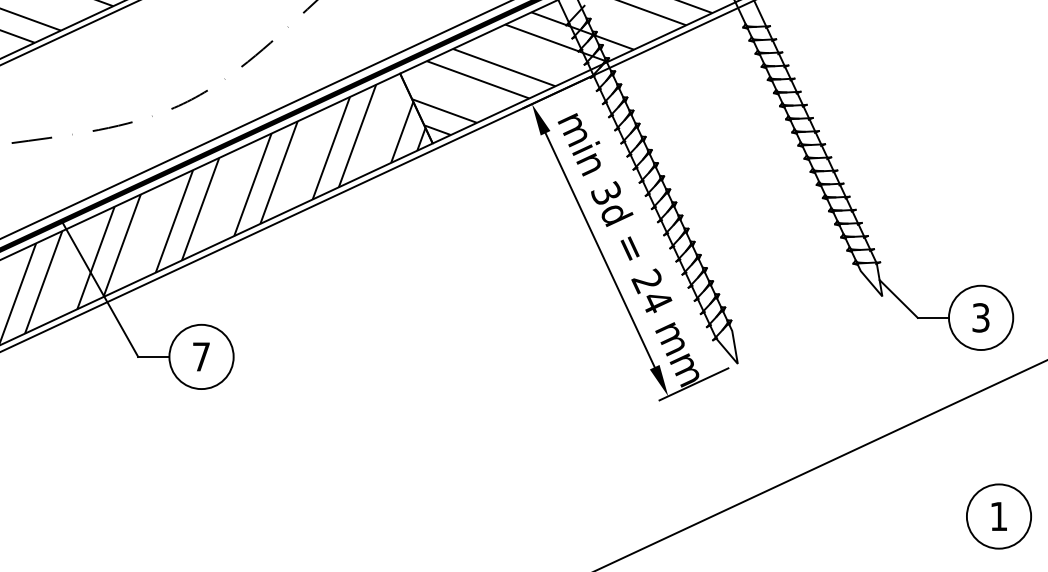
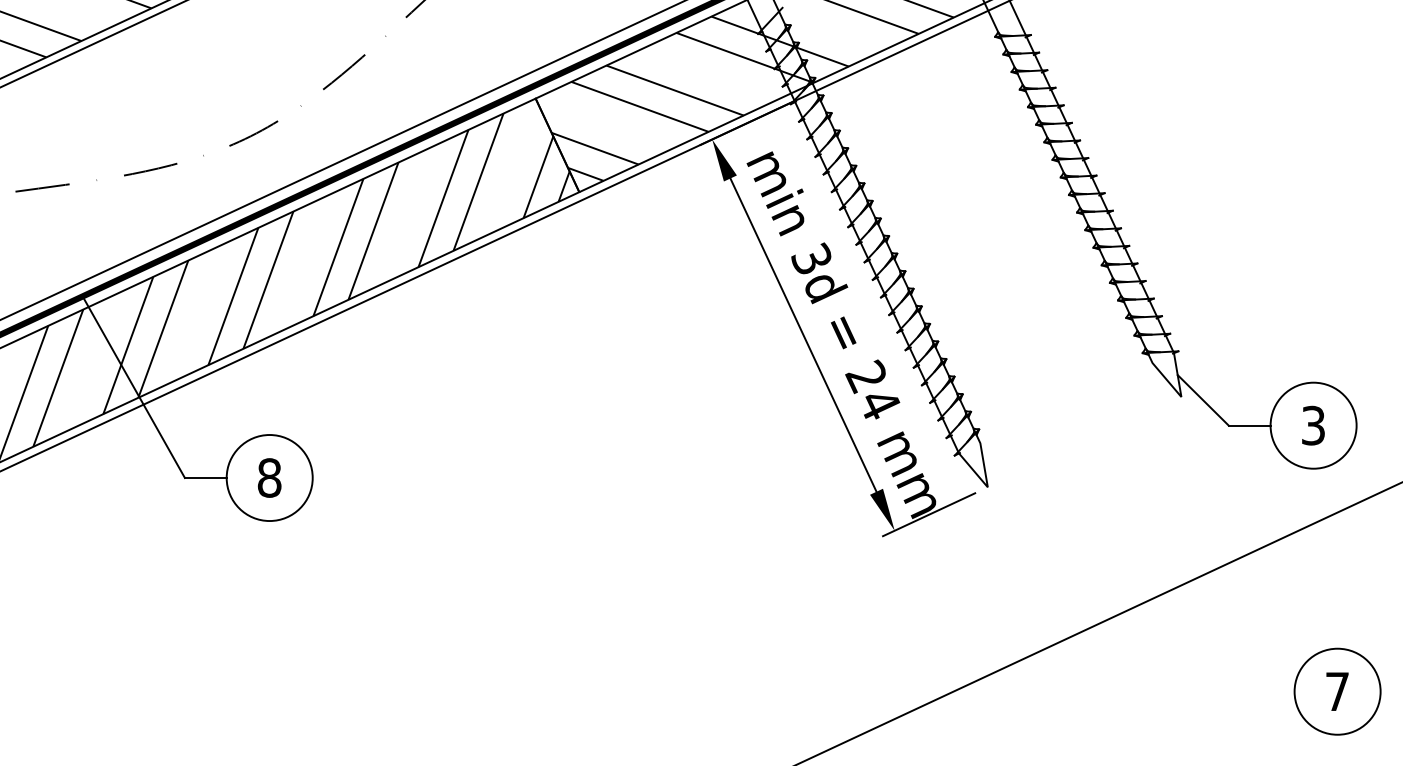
text: (201, 356) -> (269, 477), 7 -> 8
text: (998, 516) -> (1336, 691), 1 -> 7

